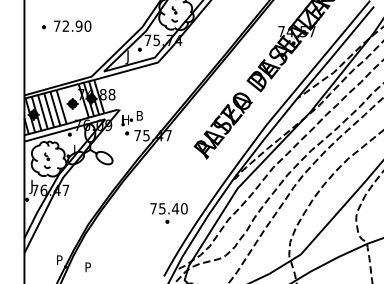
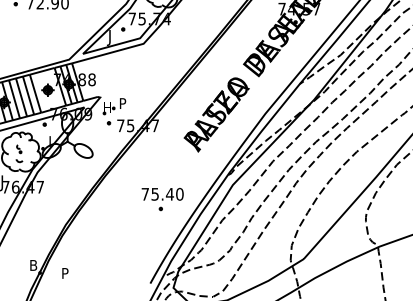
text: (140, 115) -> (123, 103), B -> P
part: (168, 213) -> (162, 199), moved
text: (60, 259) -> (34, 264), P -> B

